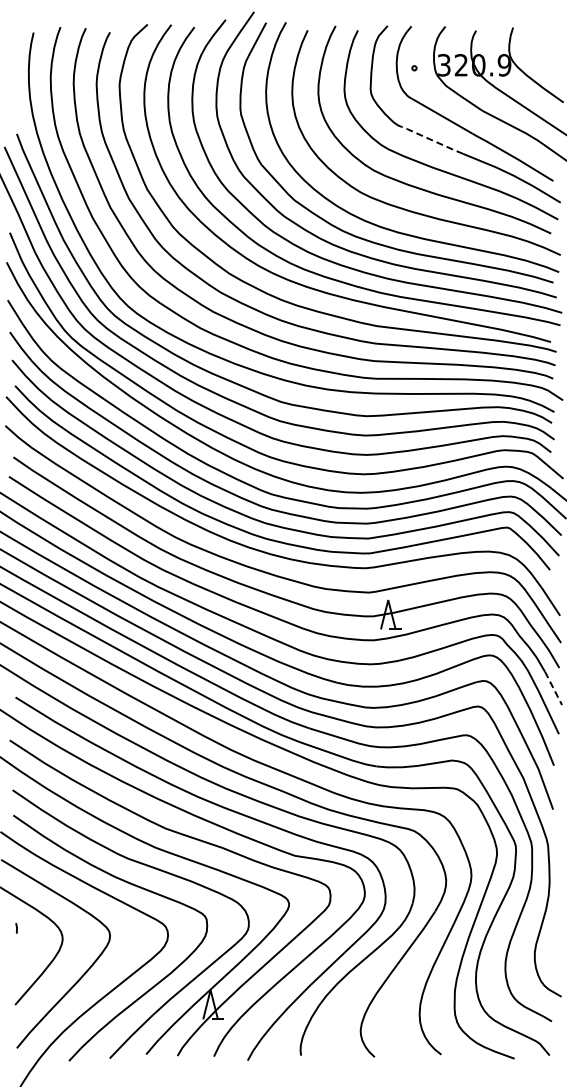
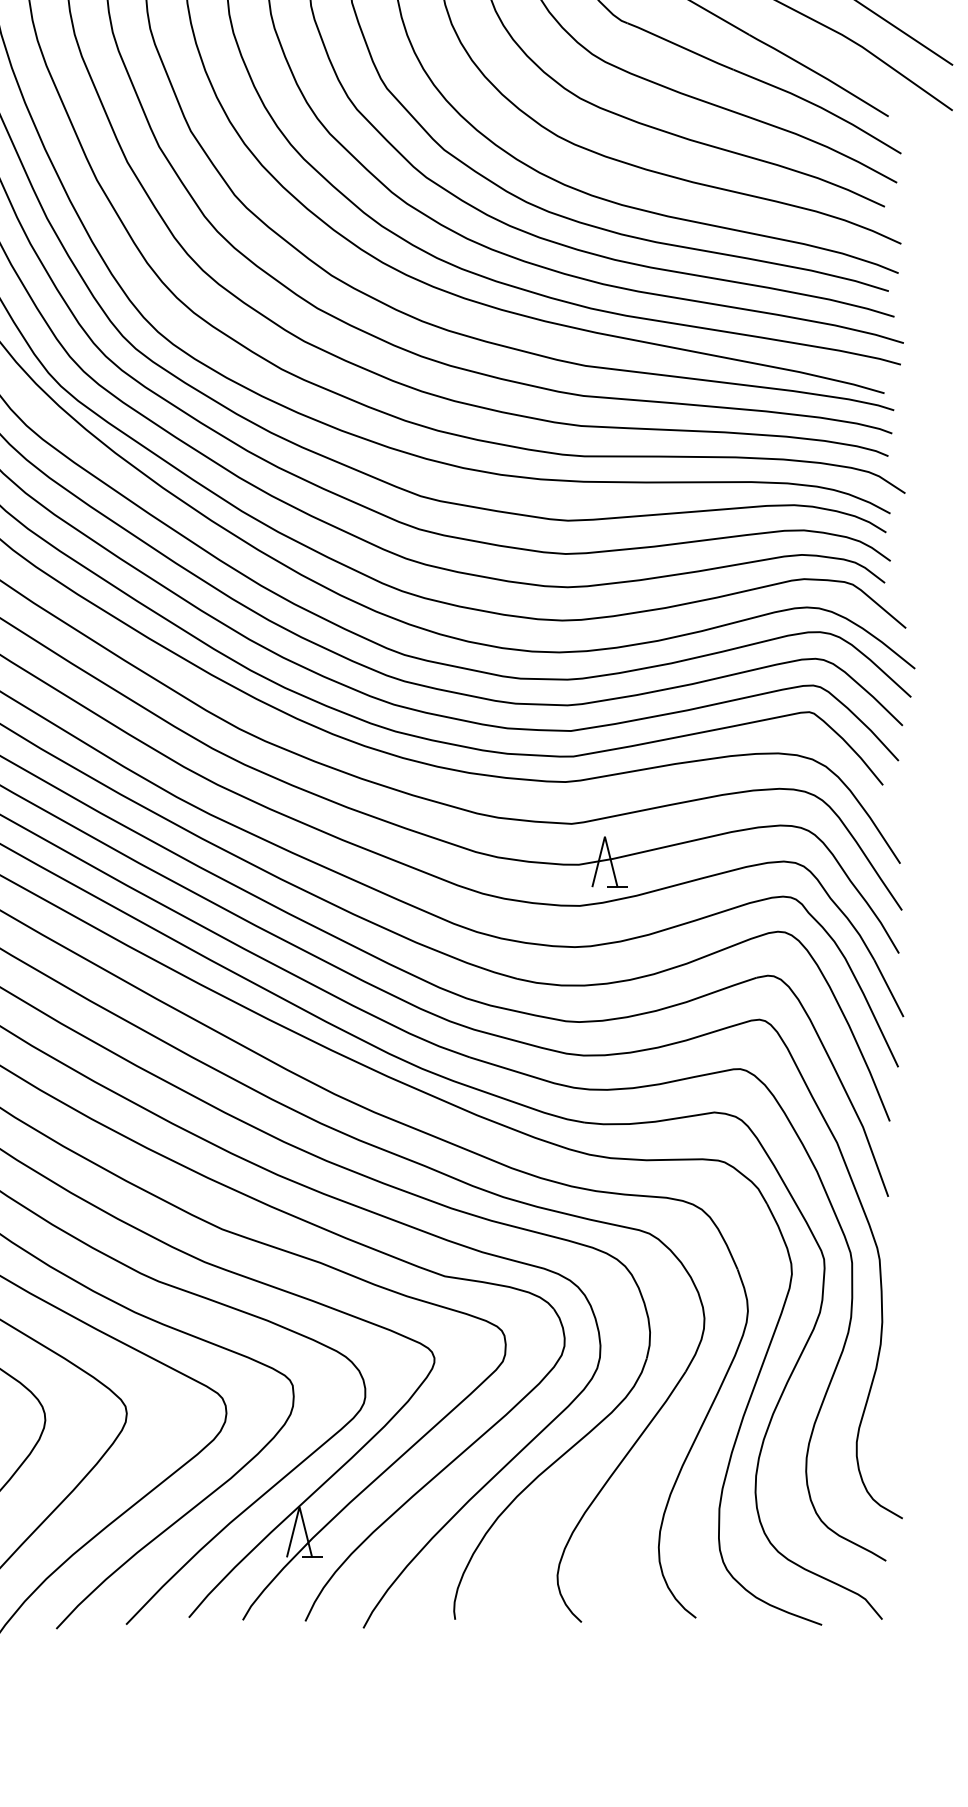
line: (431, 140) -> (679, 46), dashed -> solid
line: (553, 688) -> (888, 988), dashed -> solid

